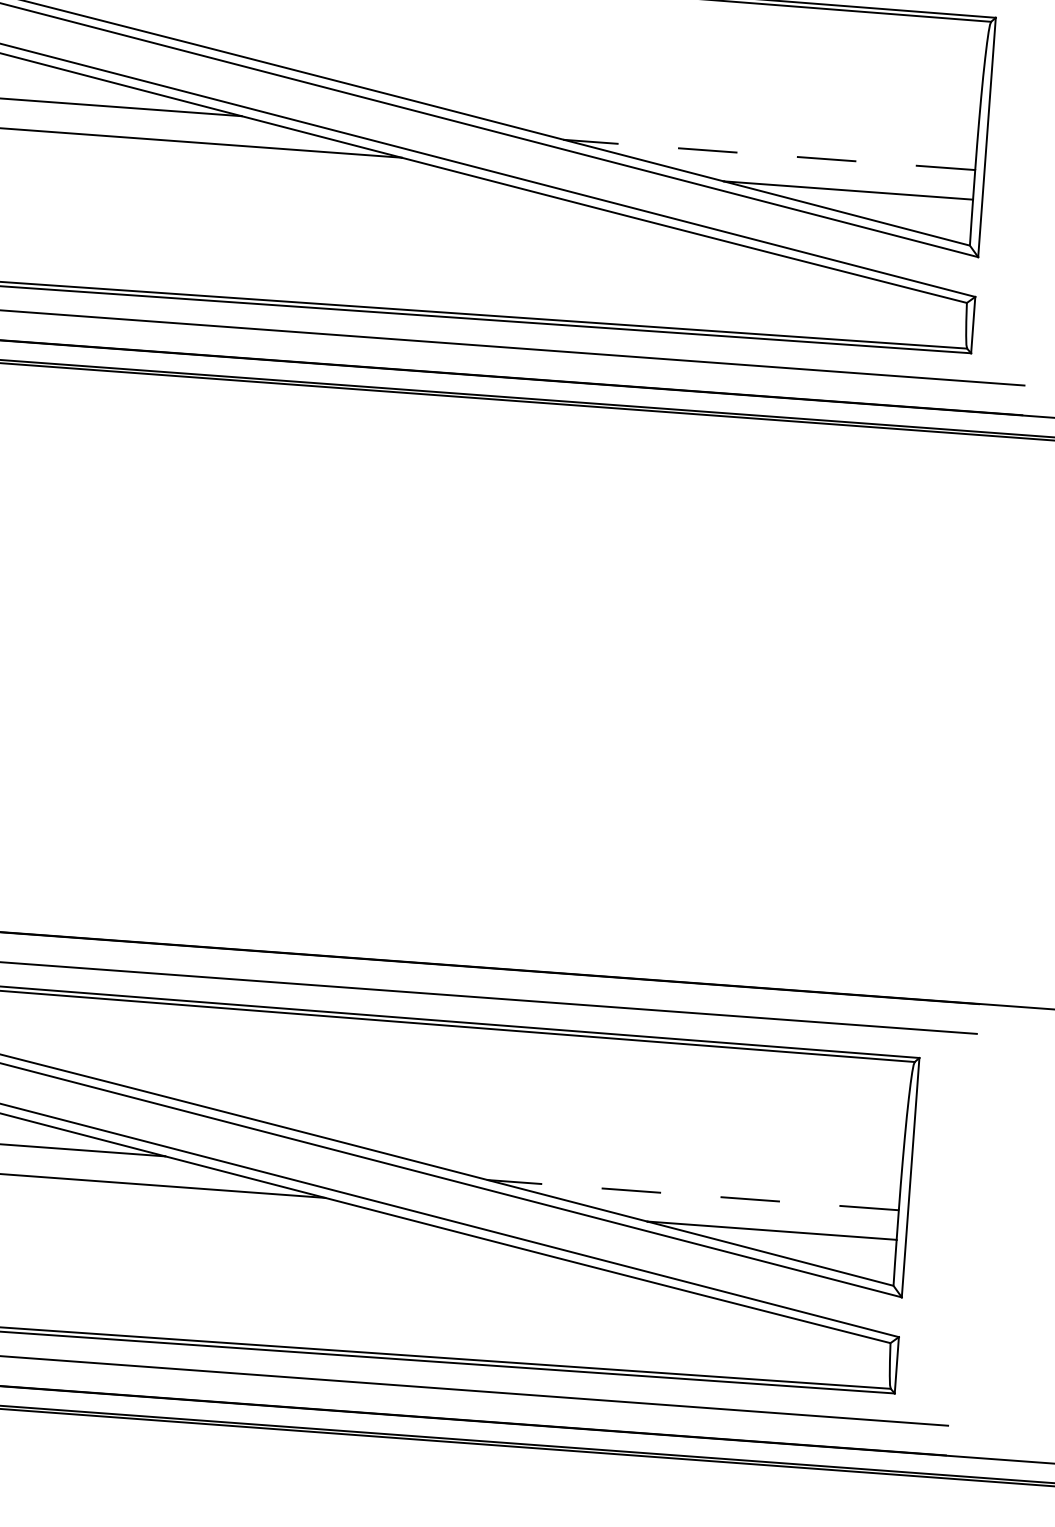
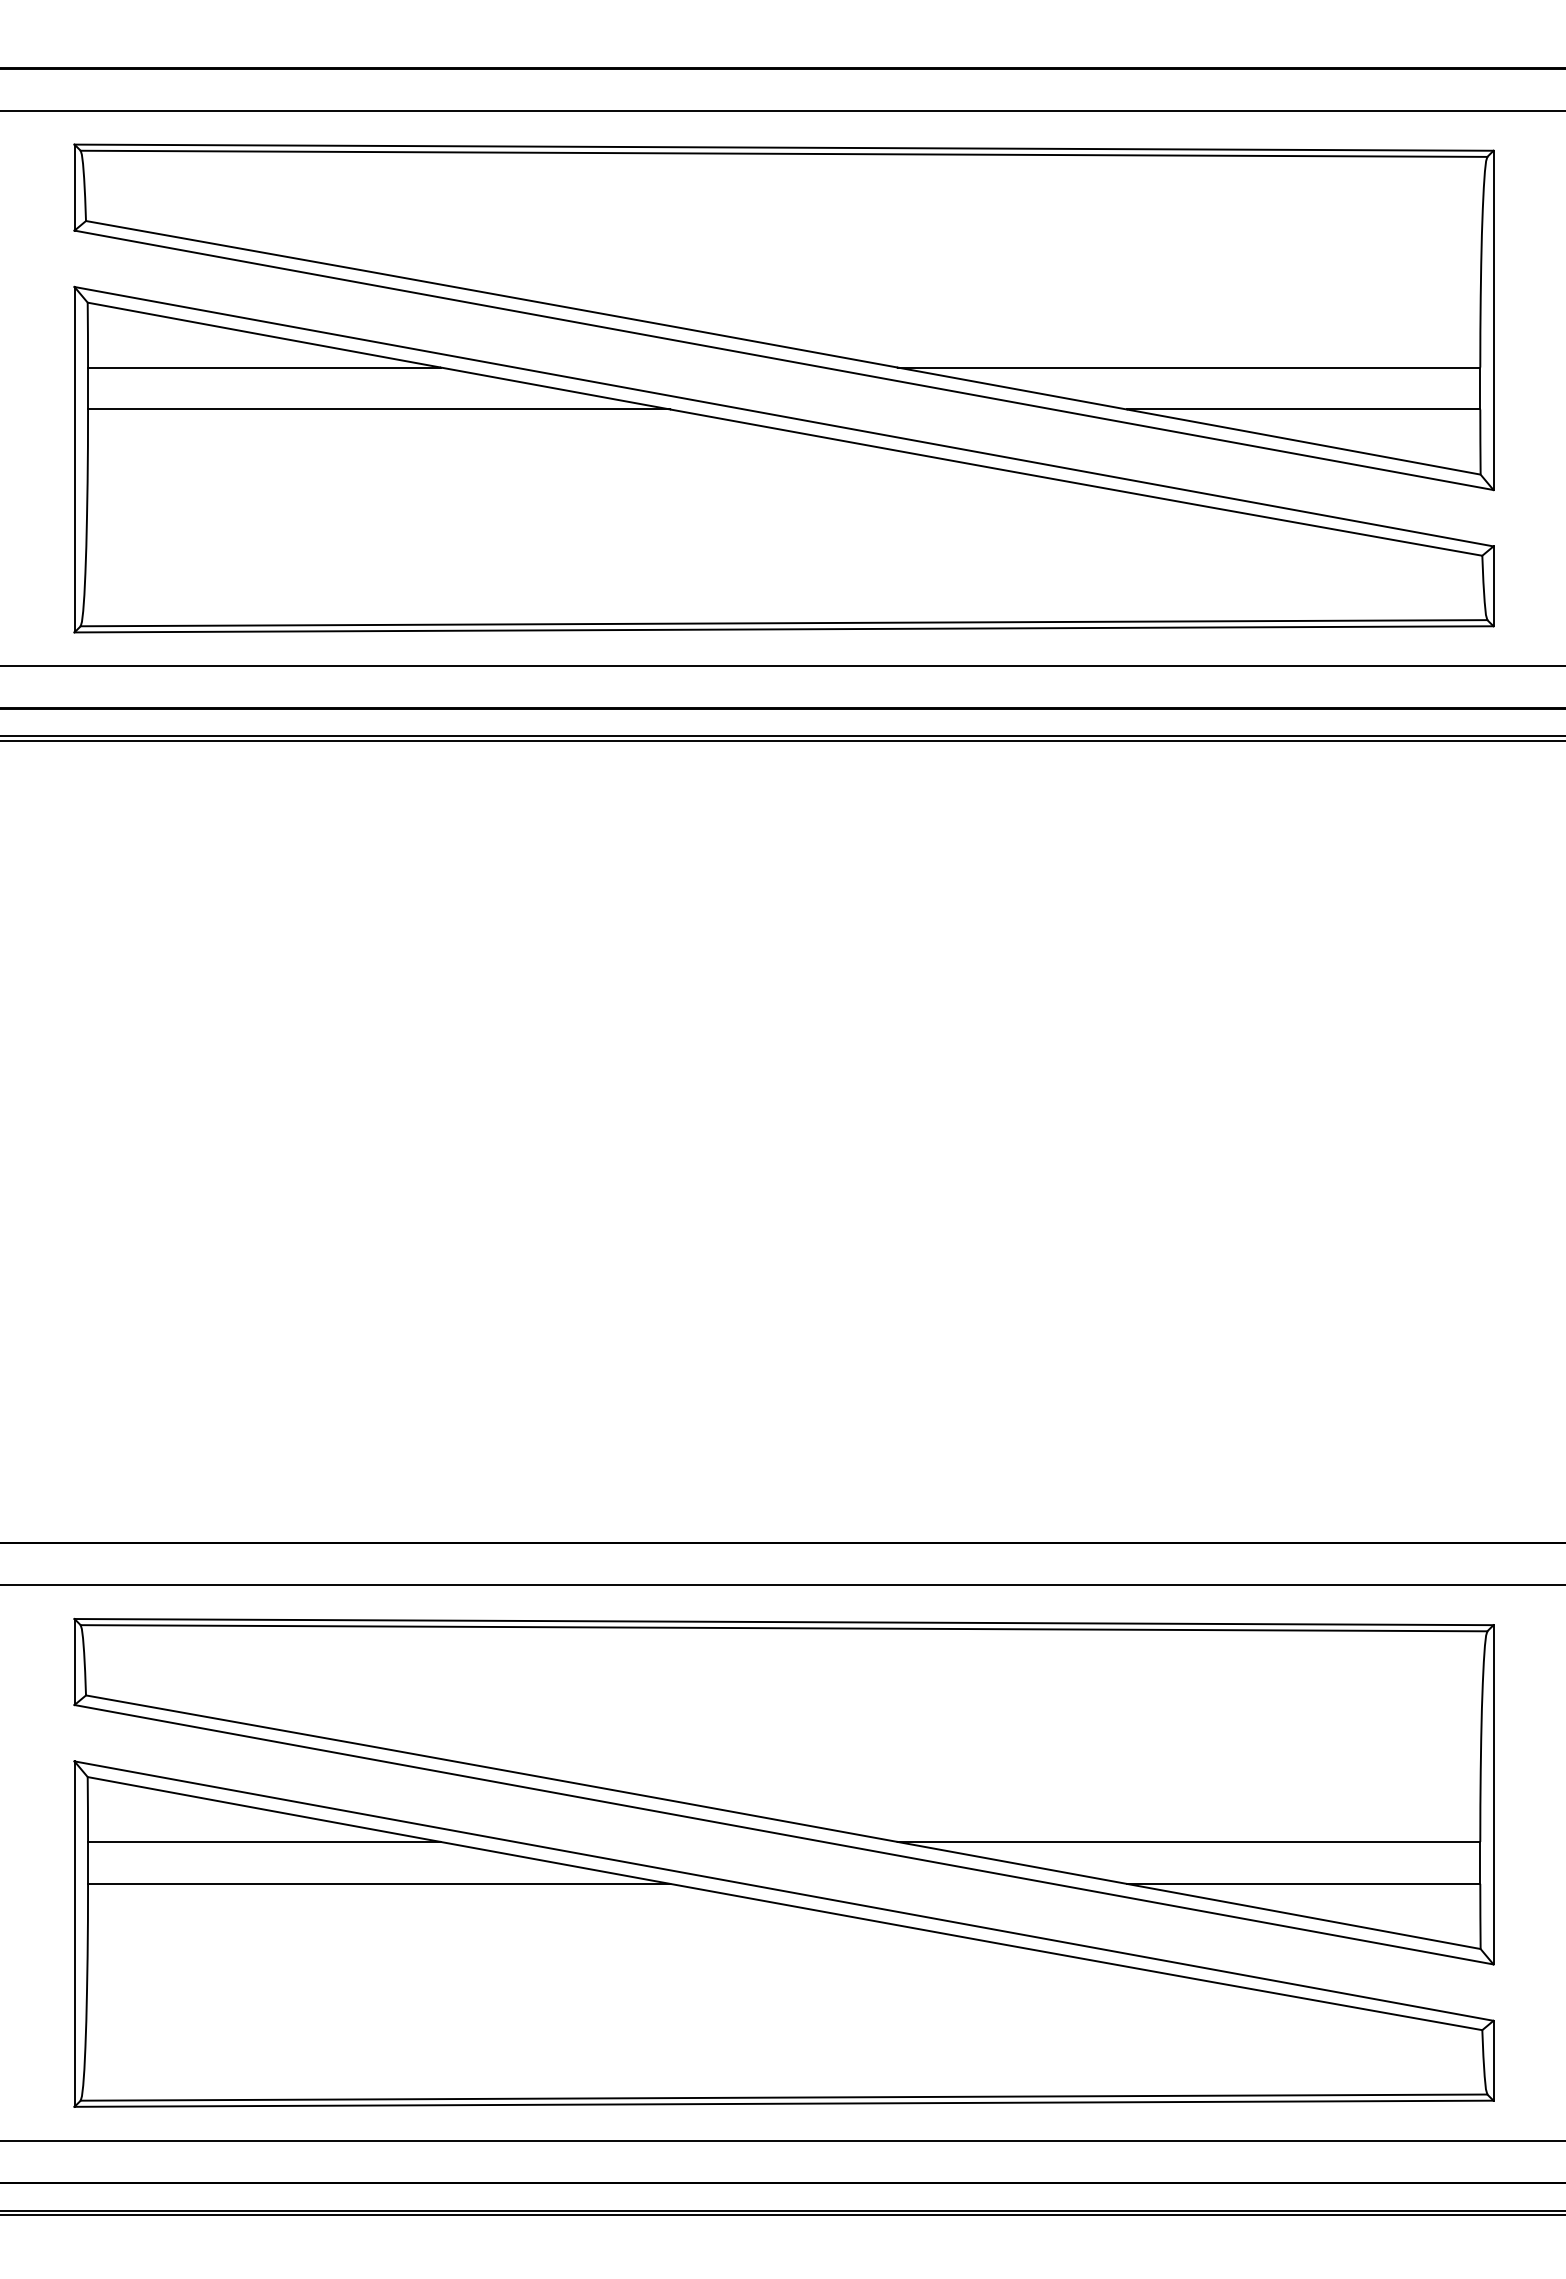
line: (769, 154) -> (1188, 367), dashed -> solid
line: (693, 1194) -> (1188, 1841), dashed -> solid

